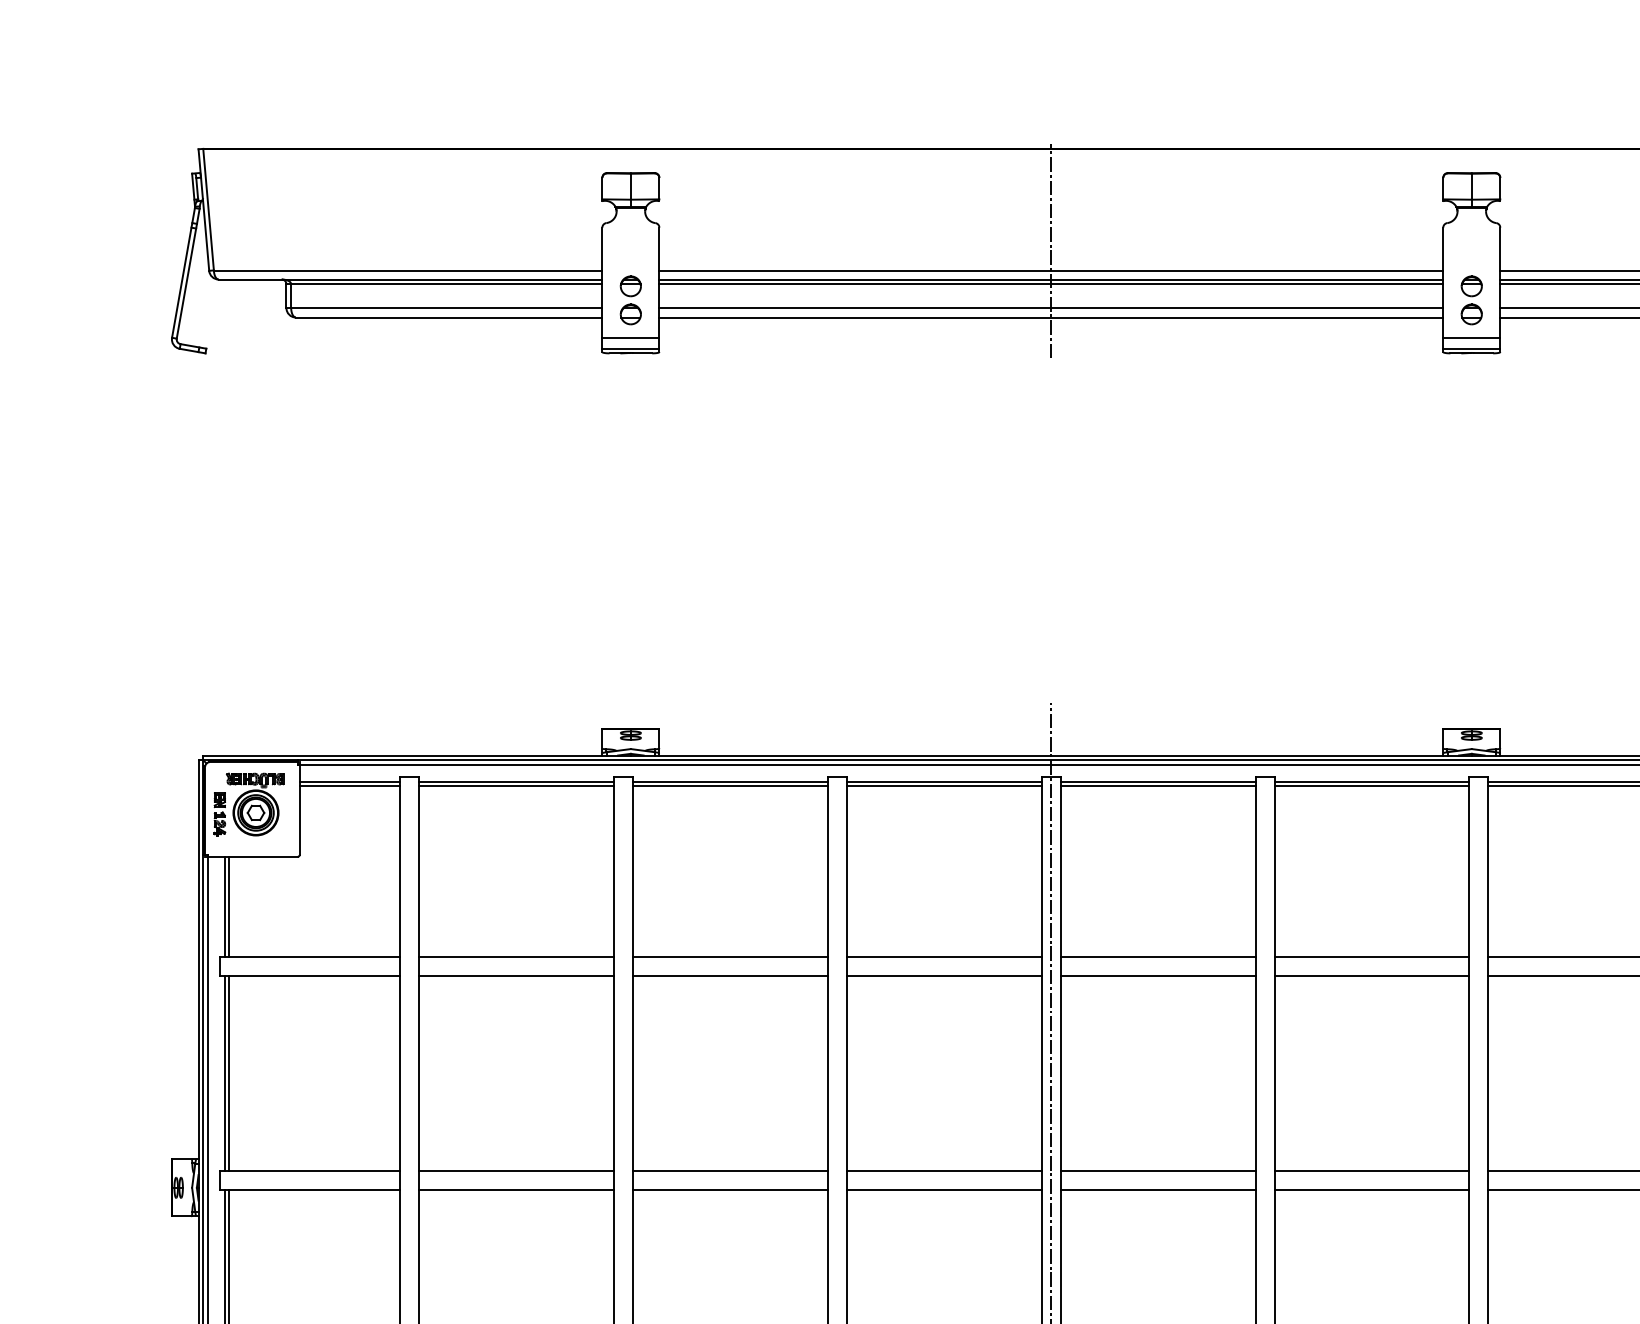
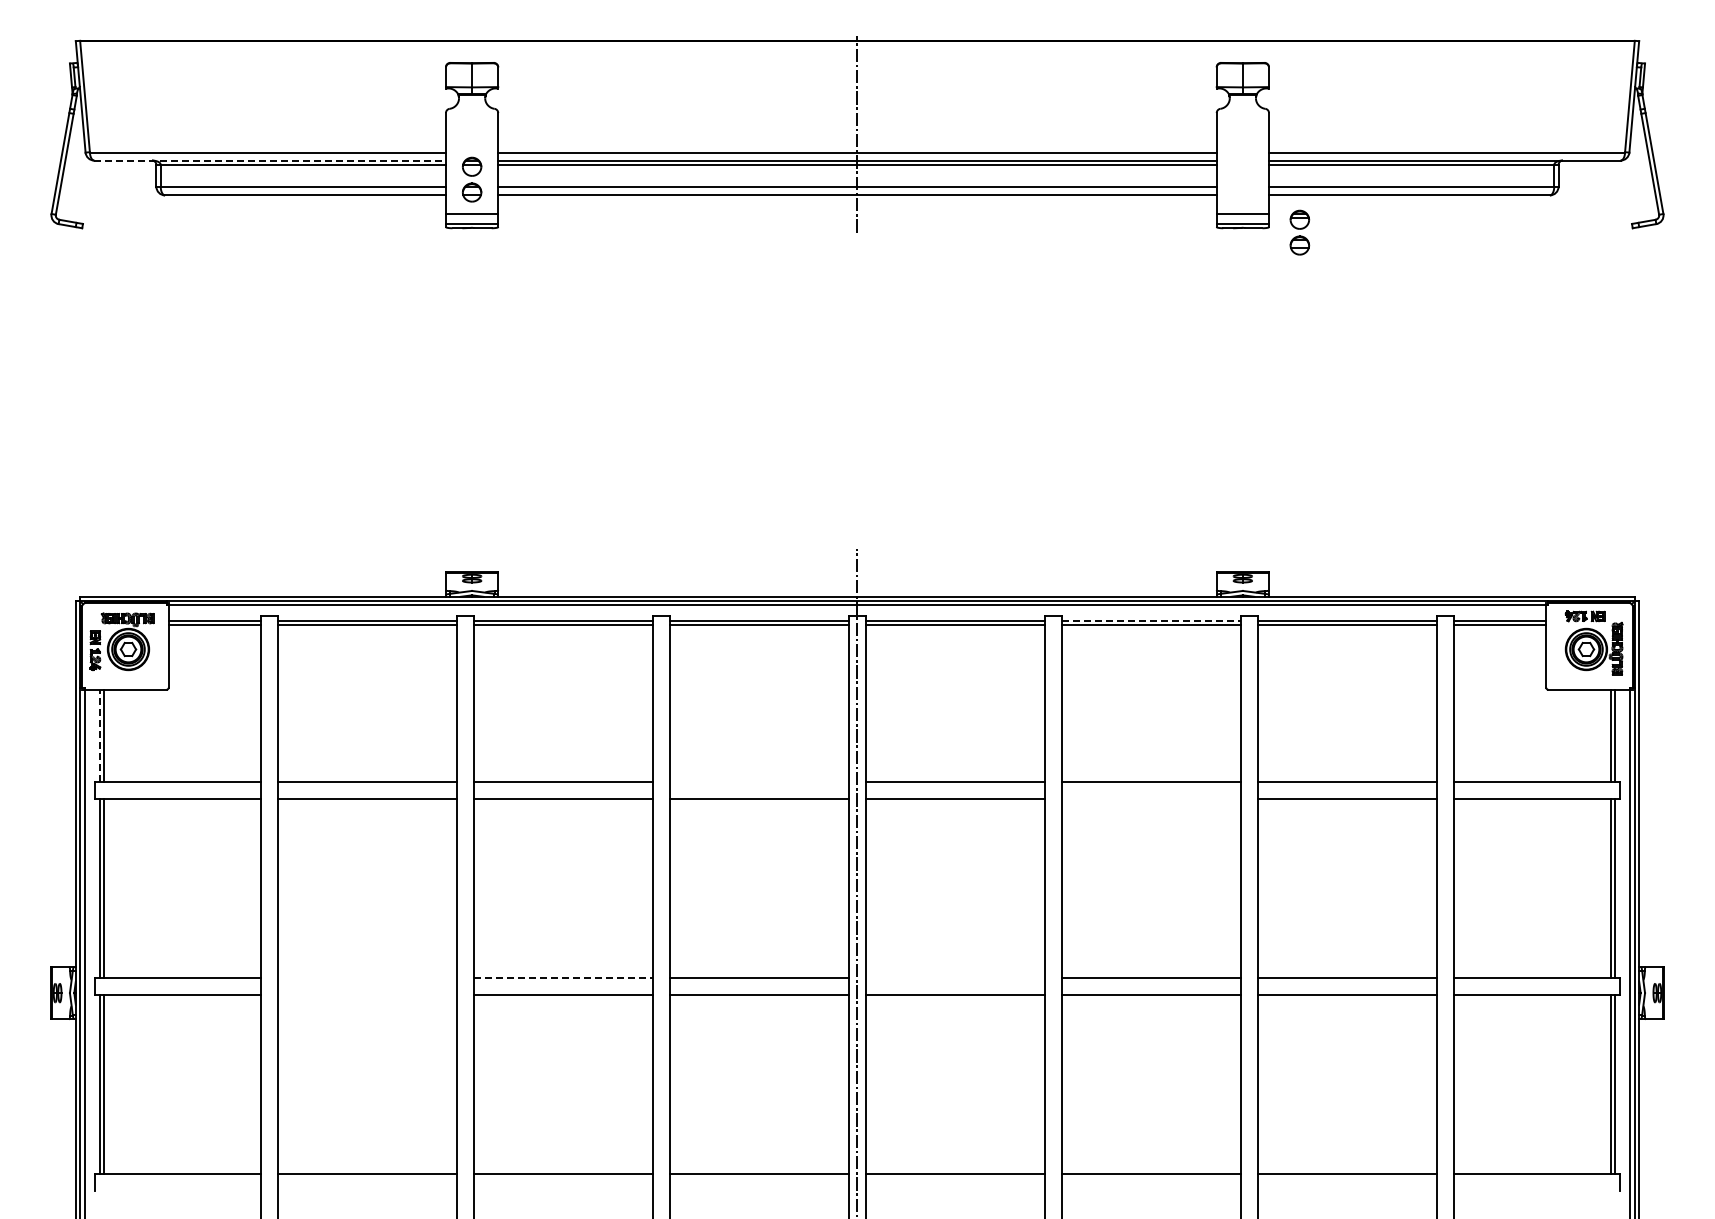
line: (410, 279) -> (270, 160), solid -> dashed
part: (1471, 300) -> (1299, 232), moved
line: (1372, 781) -> (1151, 620), solid -> dashed
line: (224, 906) -> (99, 735), solid -> dashed
line: (944, 956) -> (759, 781), removed
line: (1372, 976) -> (1151, 799), removed
line: (516, 1170) -> (367, 977), removed
line: (731, 1170) -> (564, 977), solid -> dashed
line: (1158, 1170) -> (955, 977), removed
line: (516, 1190) -> (367, 995), removed

